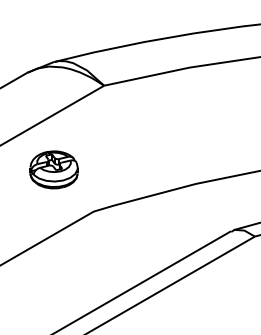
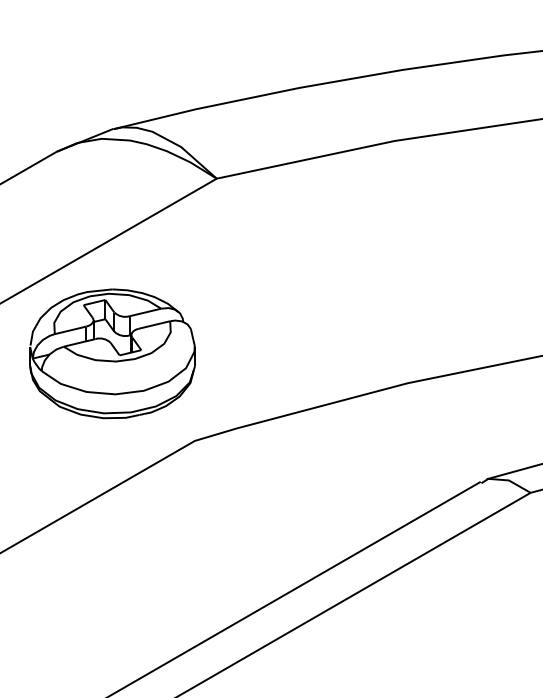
part: (53, 169) -> (111, 353), size x1.67

